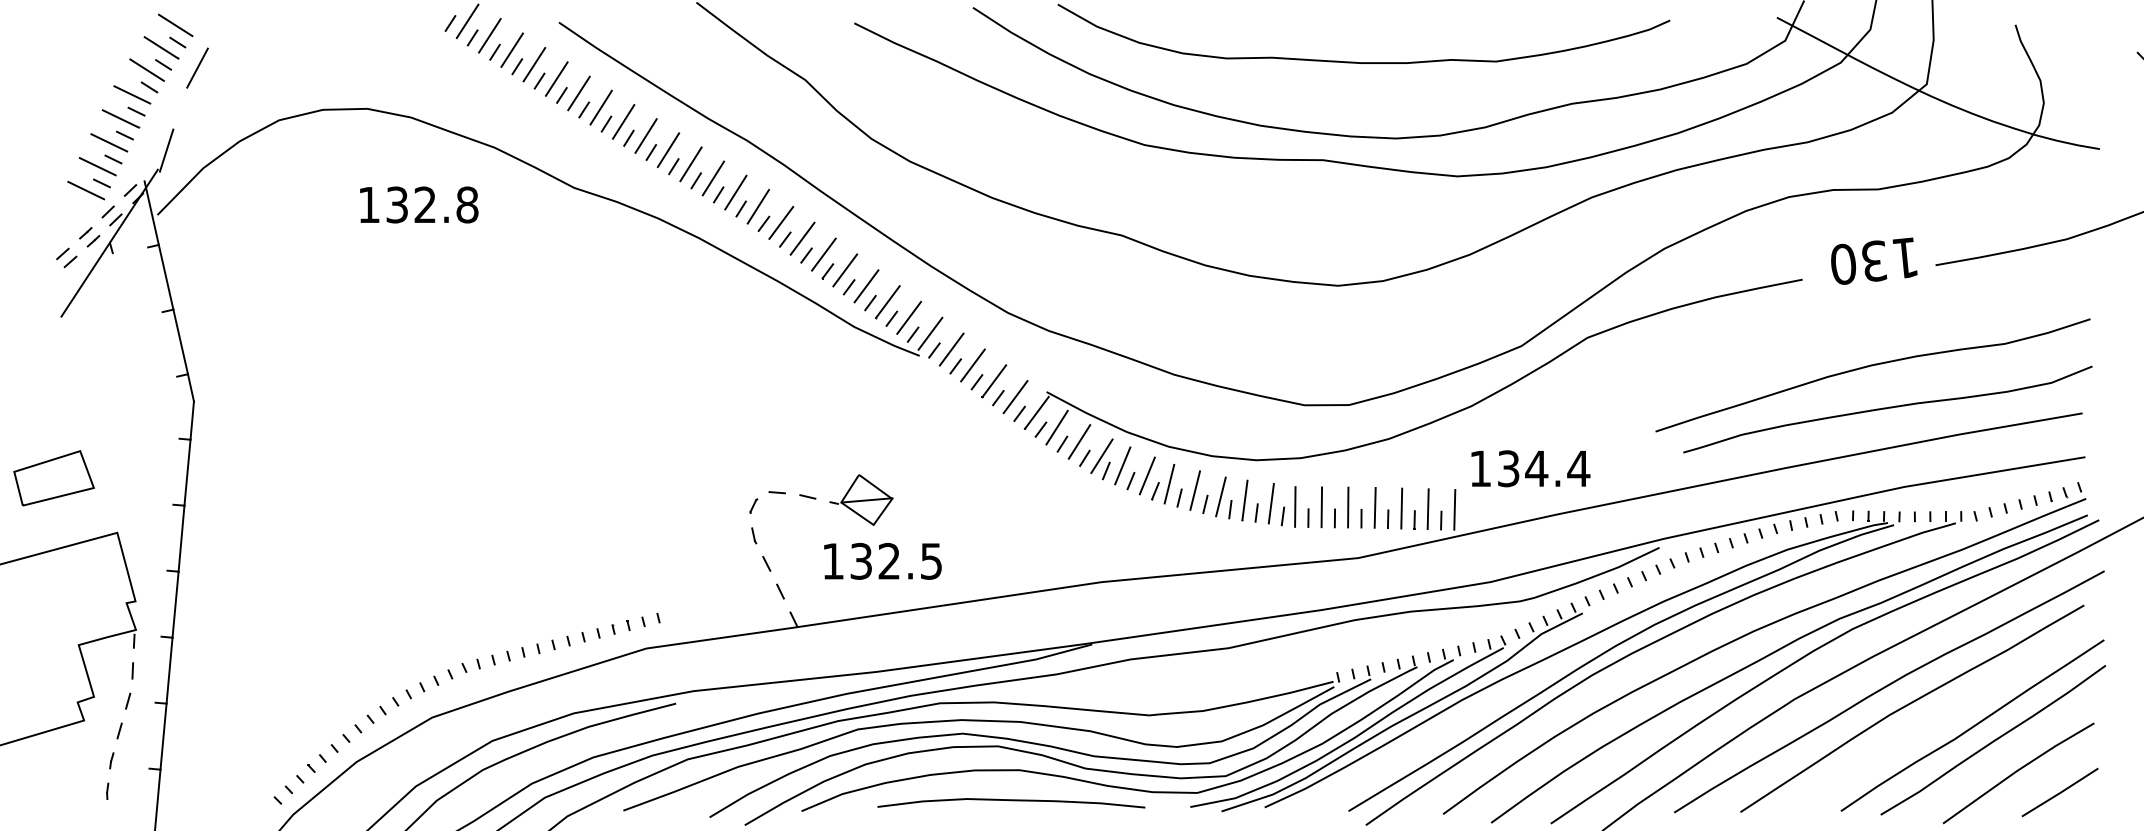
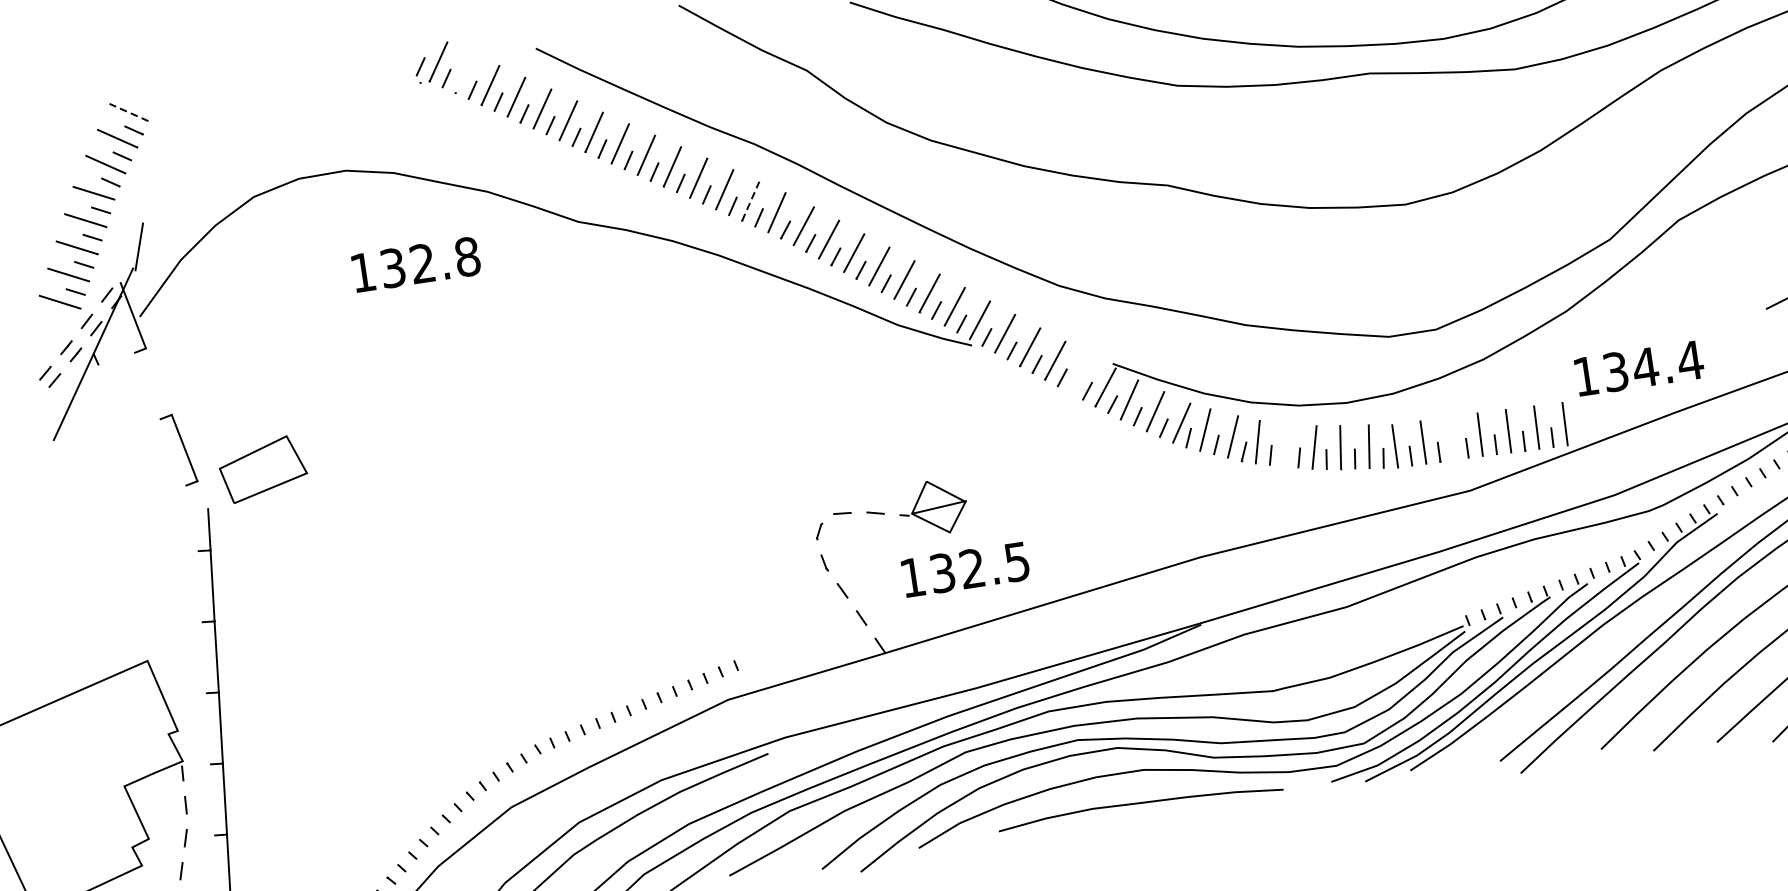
line: (175, 25) -> (128, 112), solid -> dashed
line: (489, 35) -> (464, 73), removed
line: (197, 67) -> (158, 153), removed
line: (735, 192) -> (750, 201), solid -> dashed
line: (165, 276) -> (158, 380), removed
line: (190, 387) -> (202, 494), removed
line: (1015, 397) -> (1080, 374), removed
part: (53, 478) -> (262, 469), moved
line: (1195, 490) -> (1286, 444), removed
line: (1348, 507) -> (1451, 438), removed

